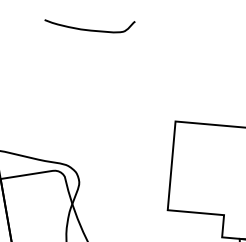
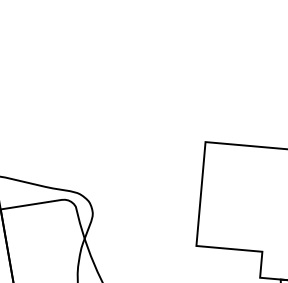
curve: (90, 29) -> (105, 34), removed

